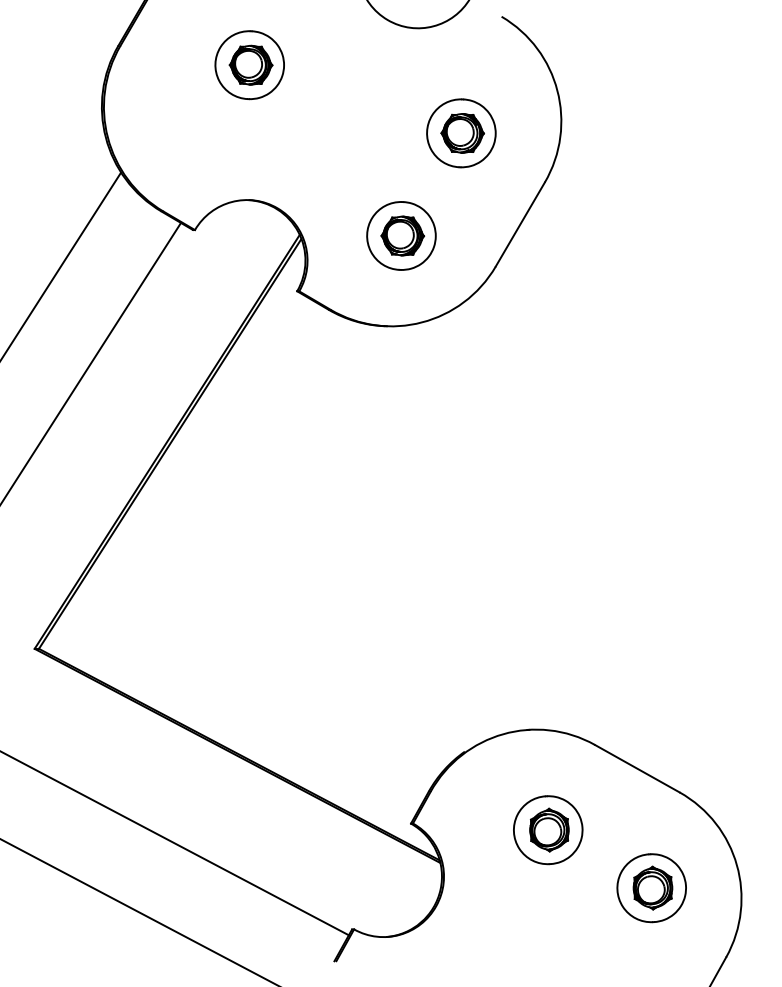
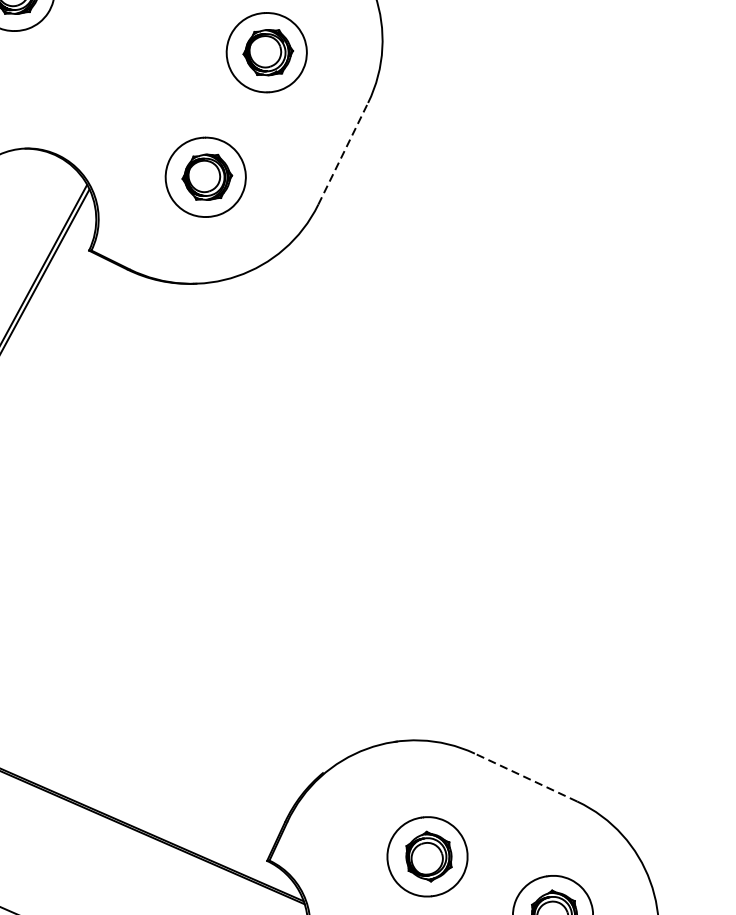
line: (520, 224) -> (343, 153), solid -> dashed
line: (636, 768) -> (525, 777), solid -> dashed

